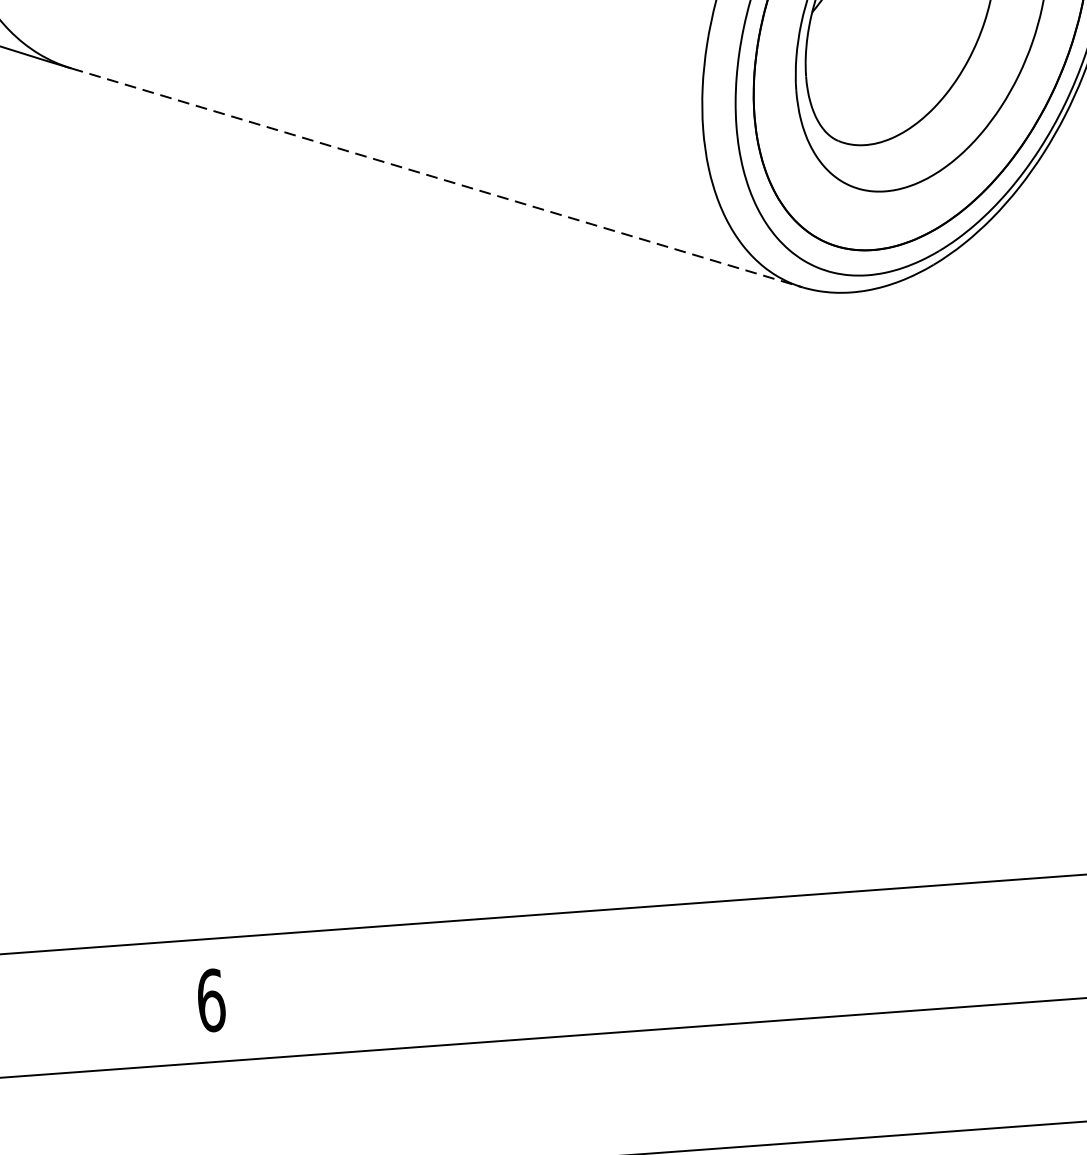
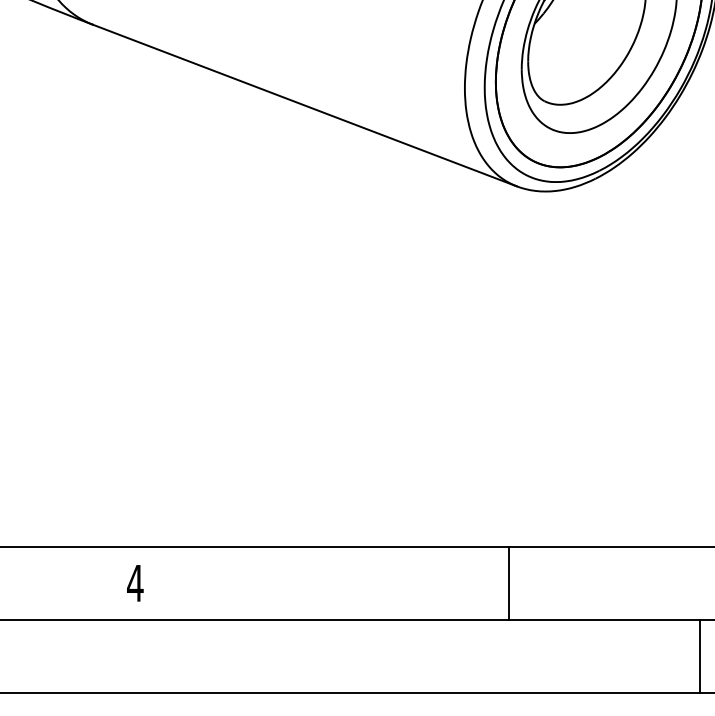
line: (437, 177) -> (305, 105), dashed -> solid
line: (838, 953) -> (509, 582), added
text: (211, 1000) -> (135, 583), 6 -> 4

